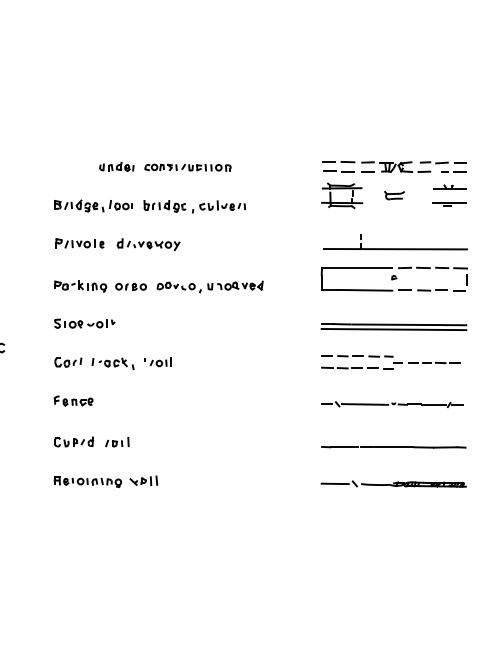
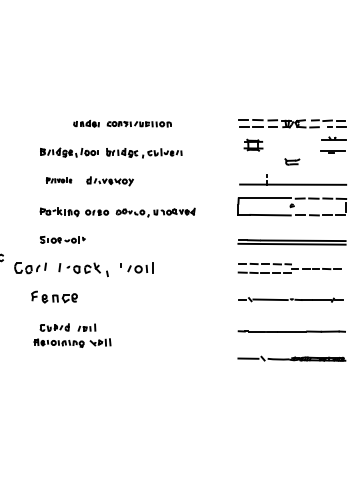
part: (394, 195) -> (292, 161), moved
part: (342, 196) -> (253, 145), size x0.6
part: (78, 243) -> (58, 180), size x0.7
part: (112, 363) -> (83, 269), size x1.6
part: (73, 401) -> (54, 297), size x1.6
part: (105, 480) -> (72, 342), moved

